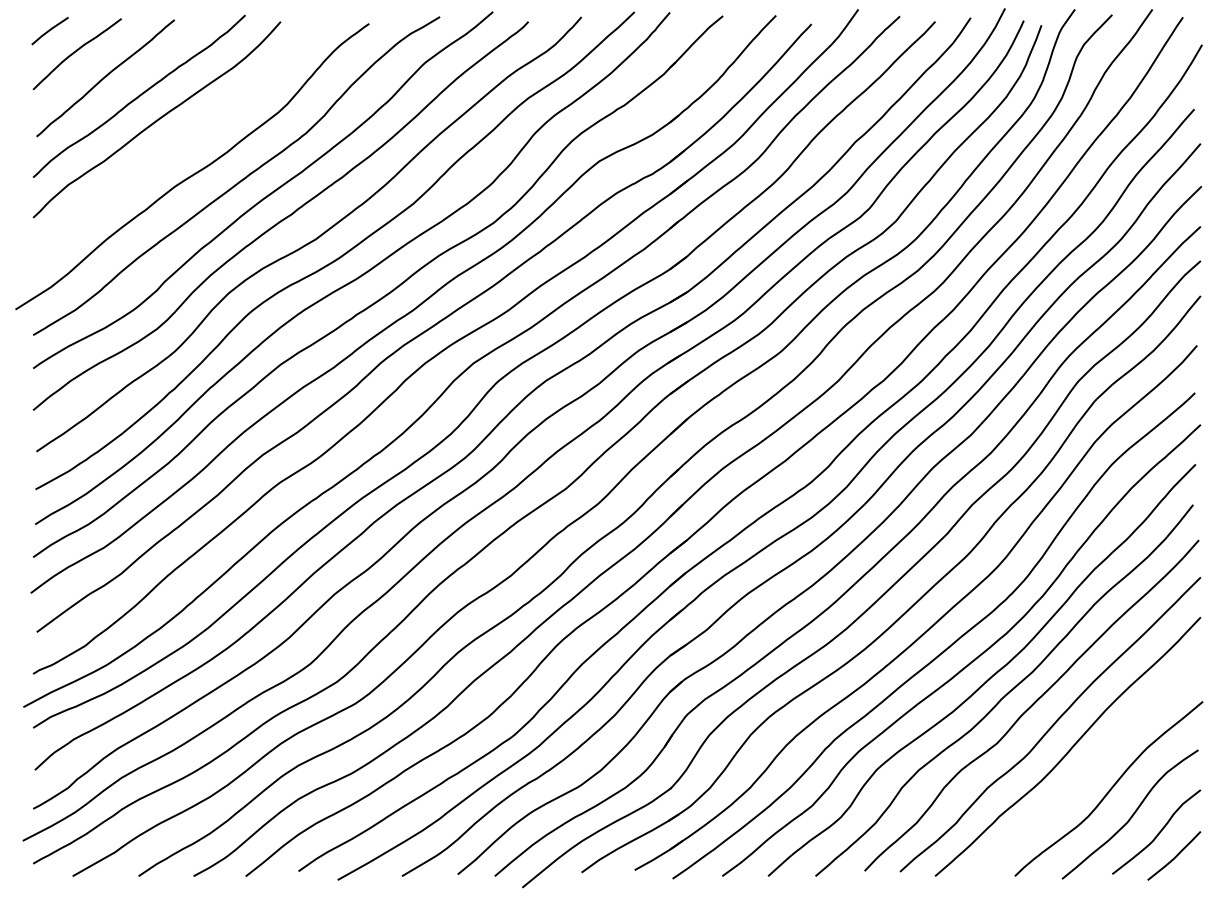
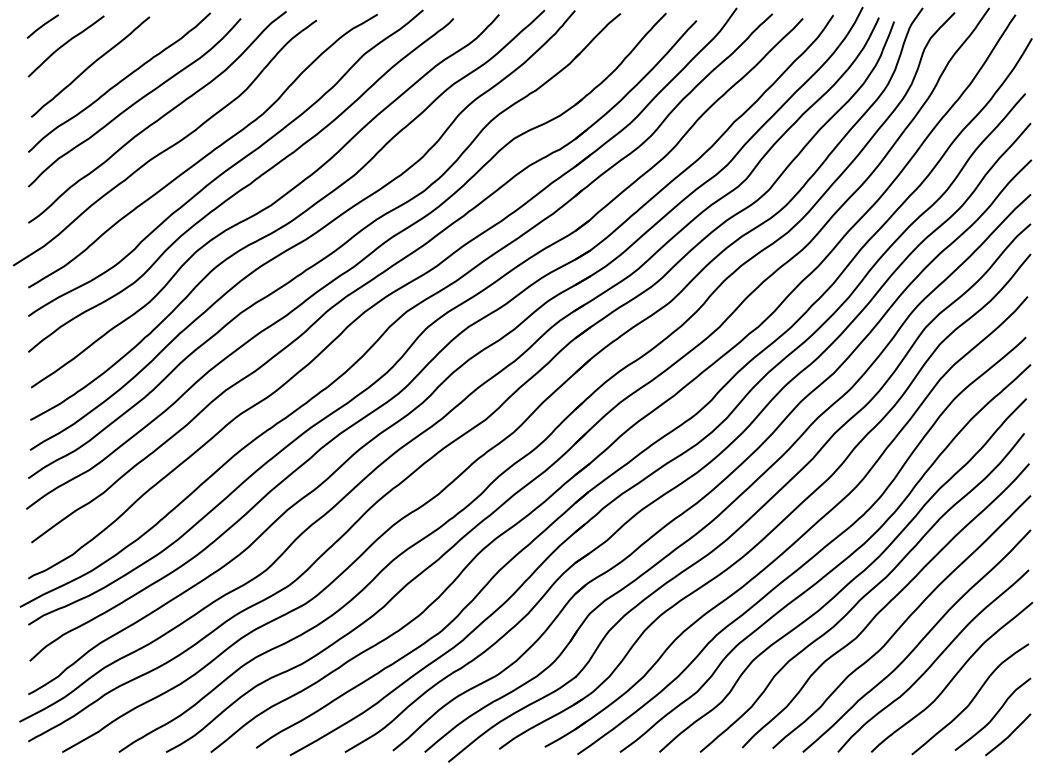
curve: (184, 138) -> (158, 118), added
curve: (1088, 769) -> (934, 660), added

